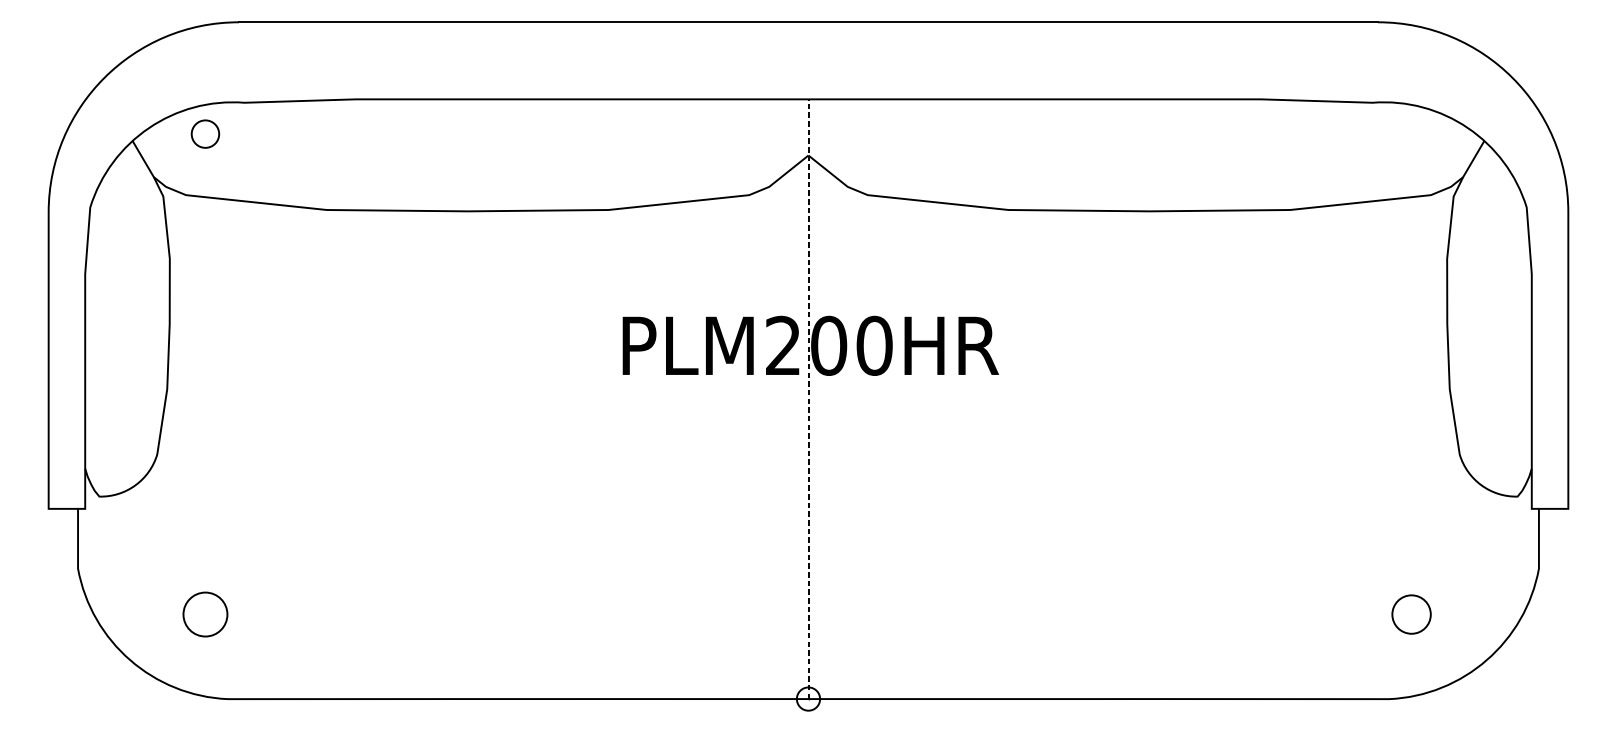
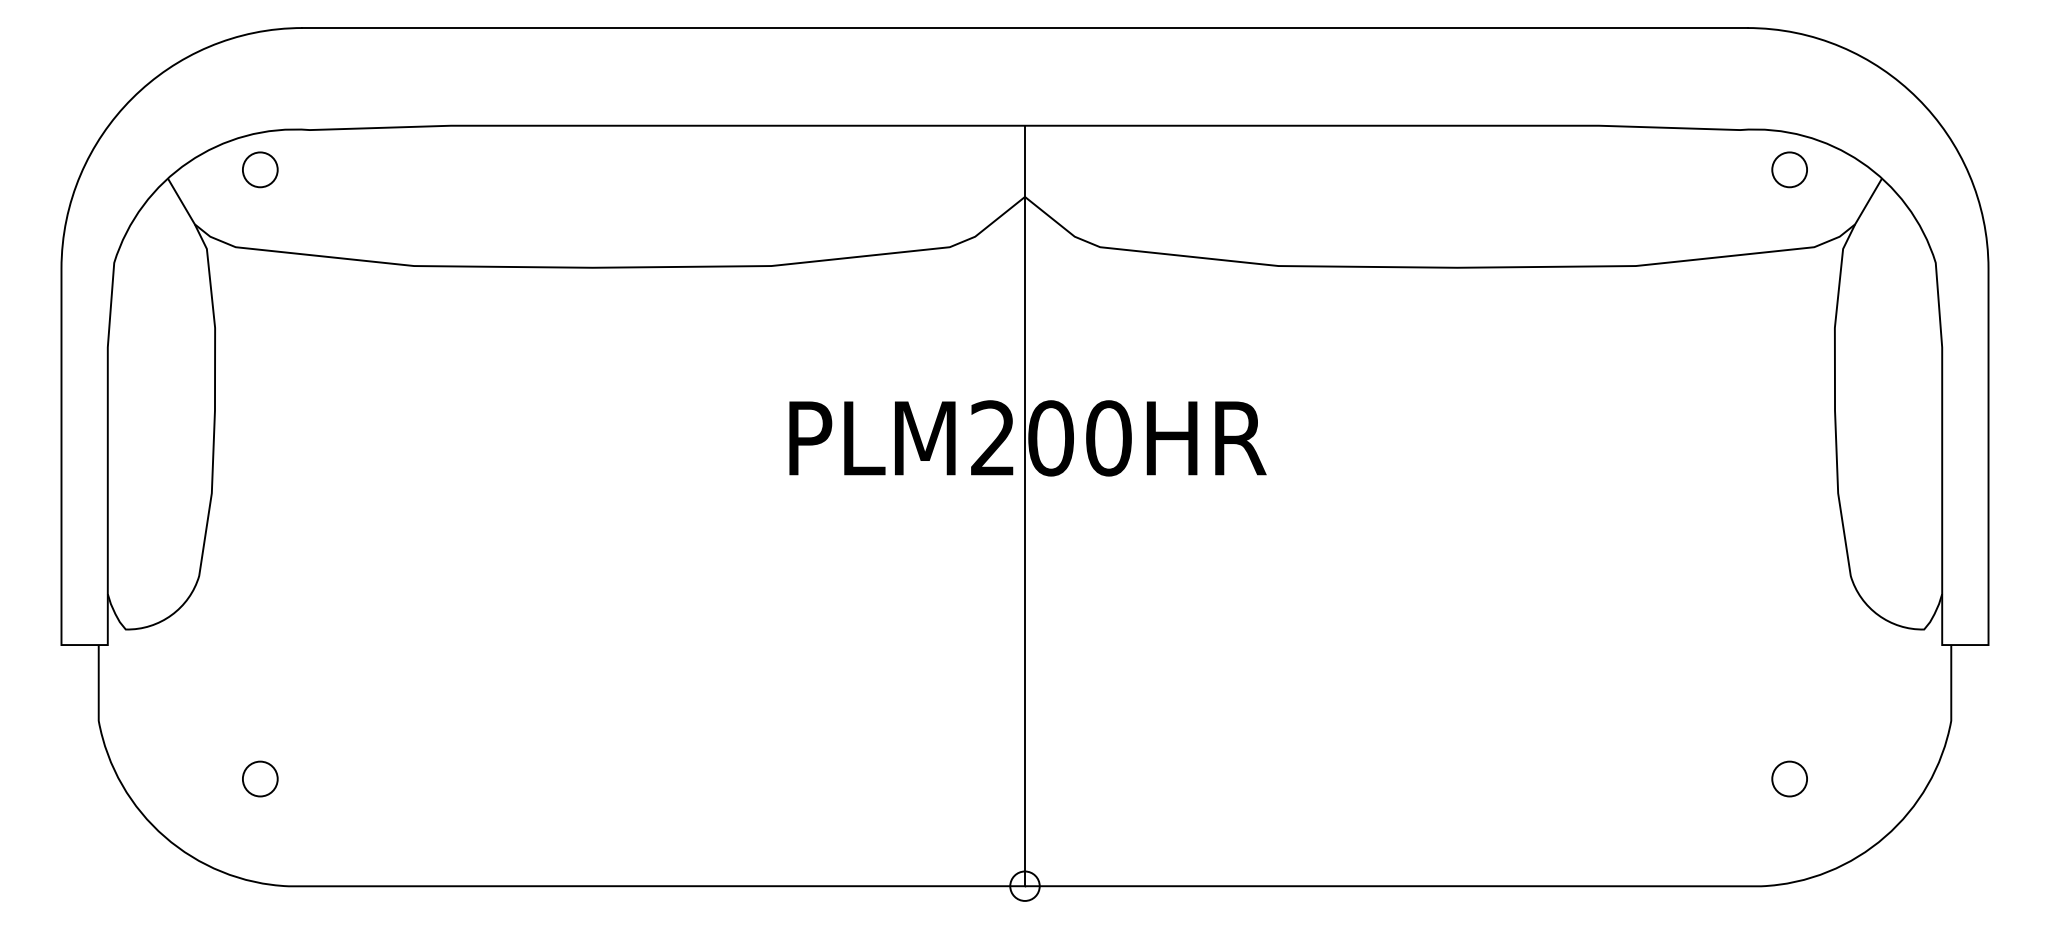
circle: (1411, 133) -> (1789, 169), added
line: (808, 398) -> (1025, 505), dashed -> solid
circle: (204, 614) -> (259, 778), size x0.62
circle: (1411, 614) -> (1789, 778), size x0.71

